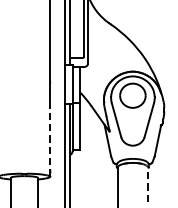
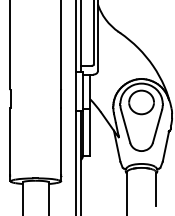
line: (50, 135) -> (61, 141), dashed -> solid
line: (148, 185) -> (156, 189), dashed -> solid

